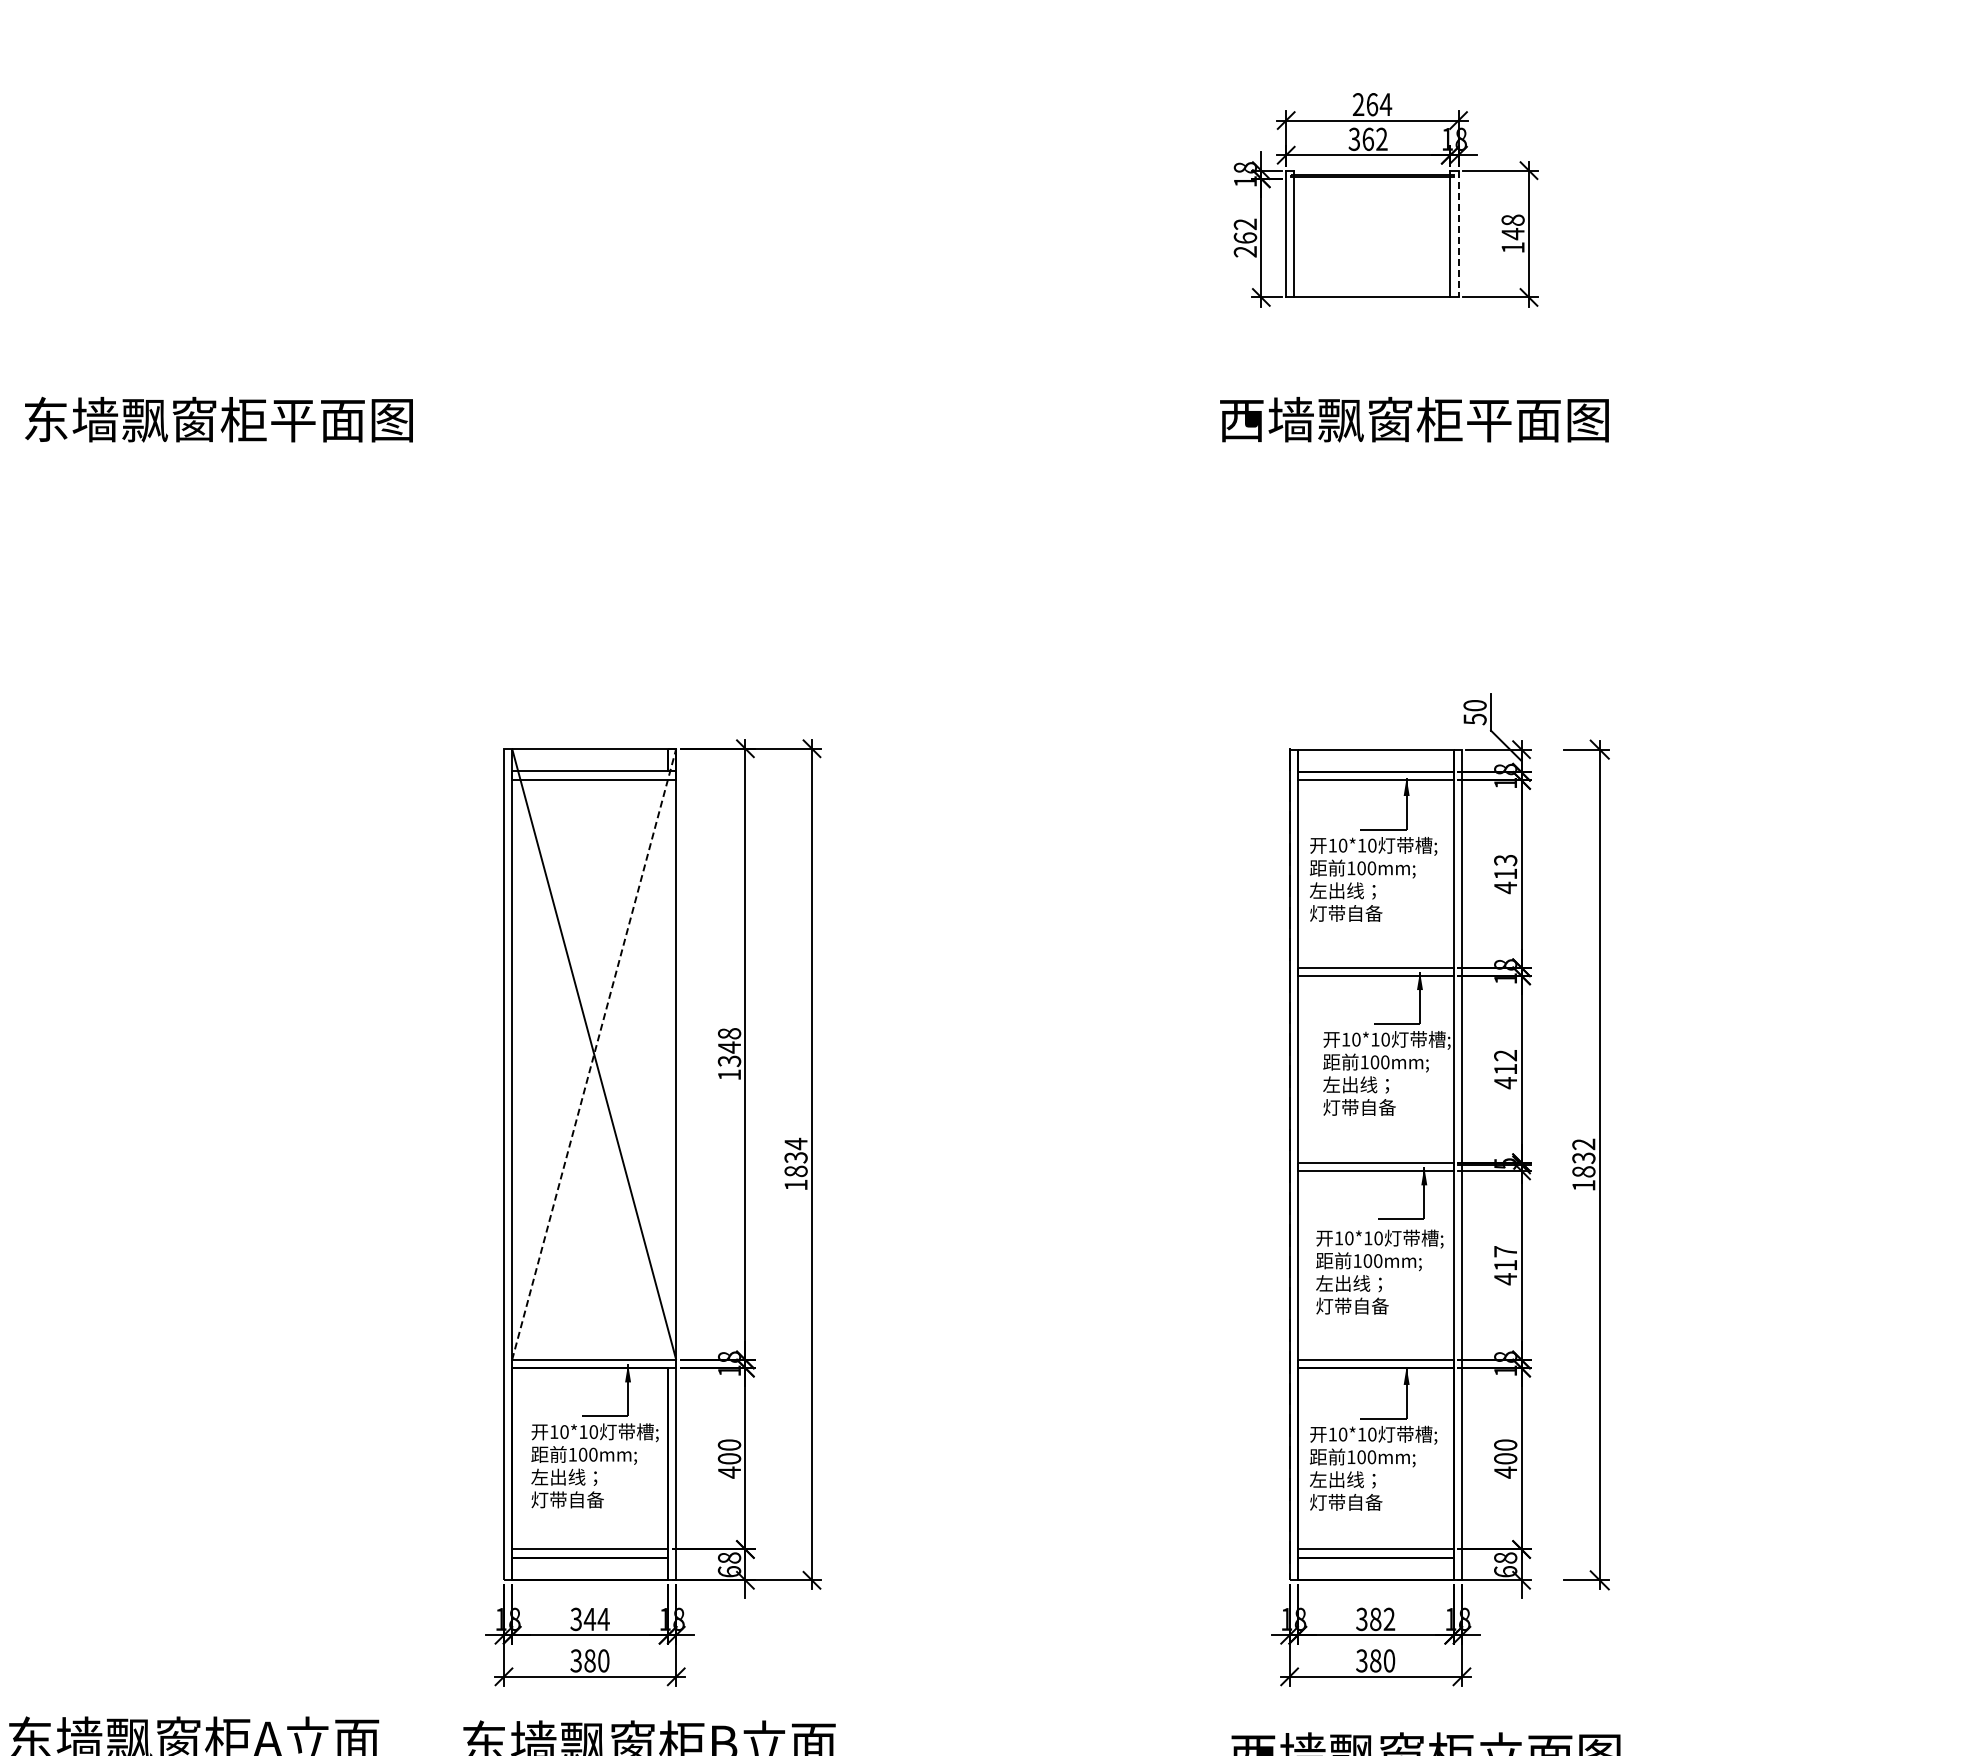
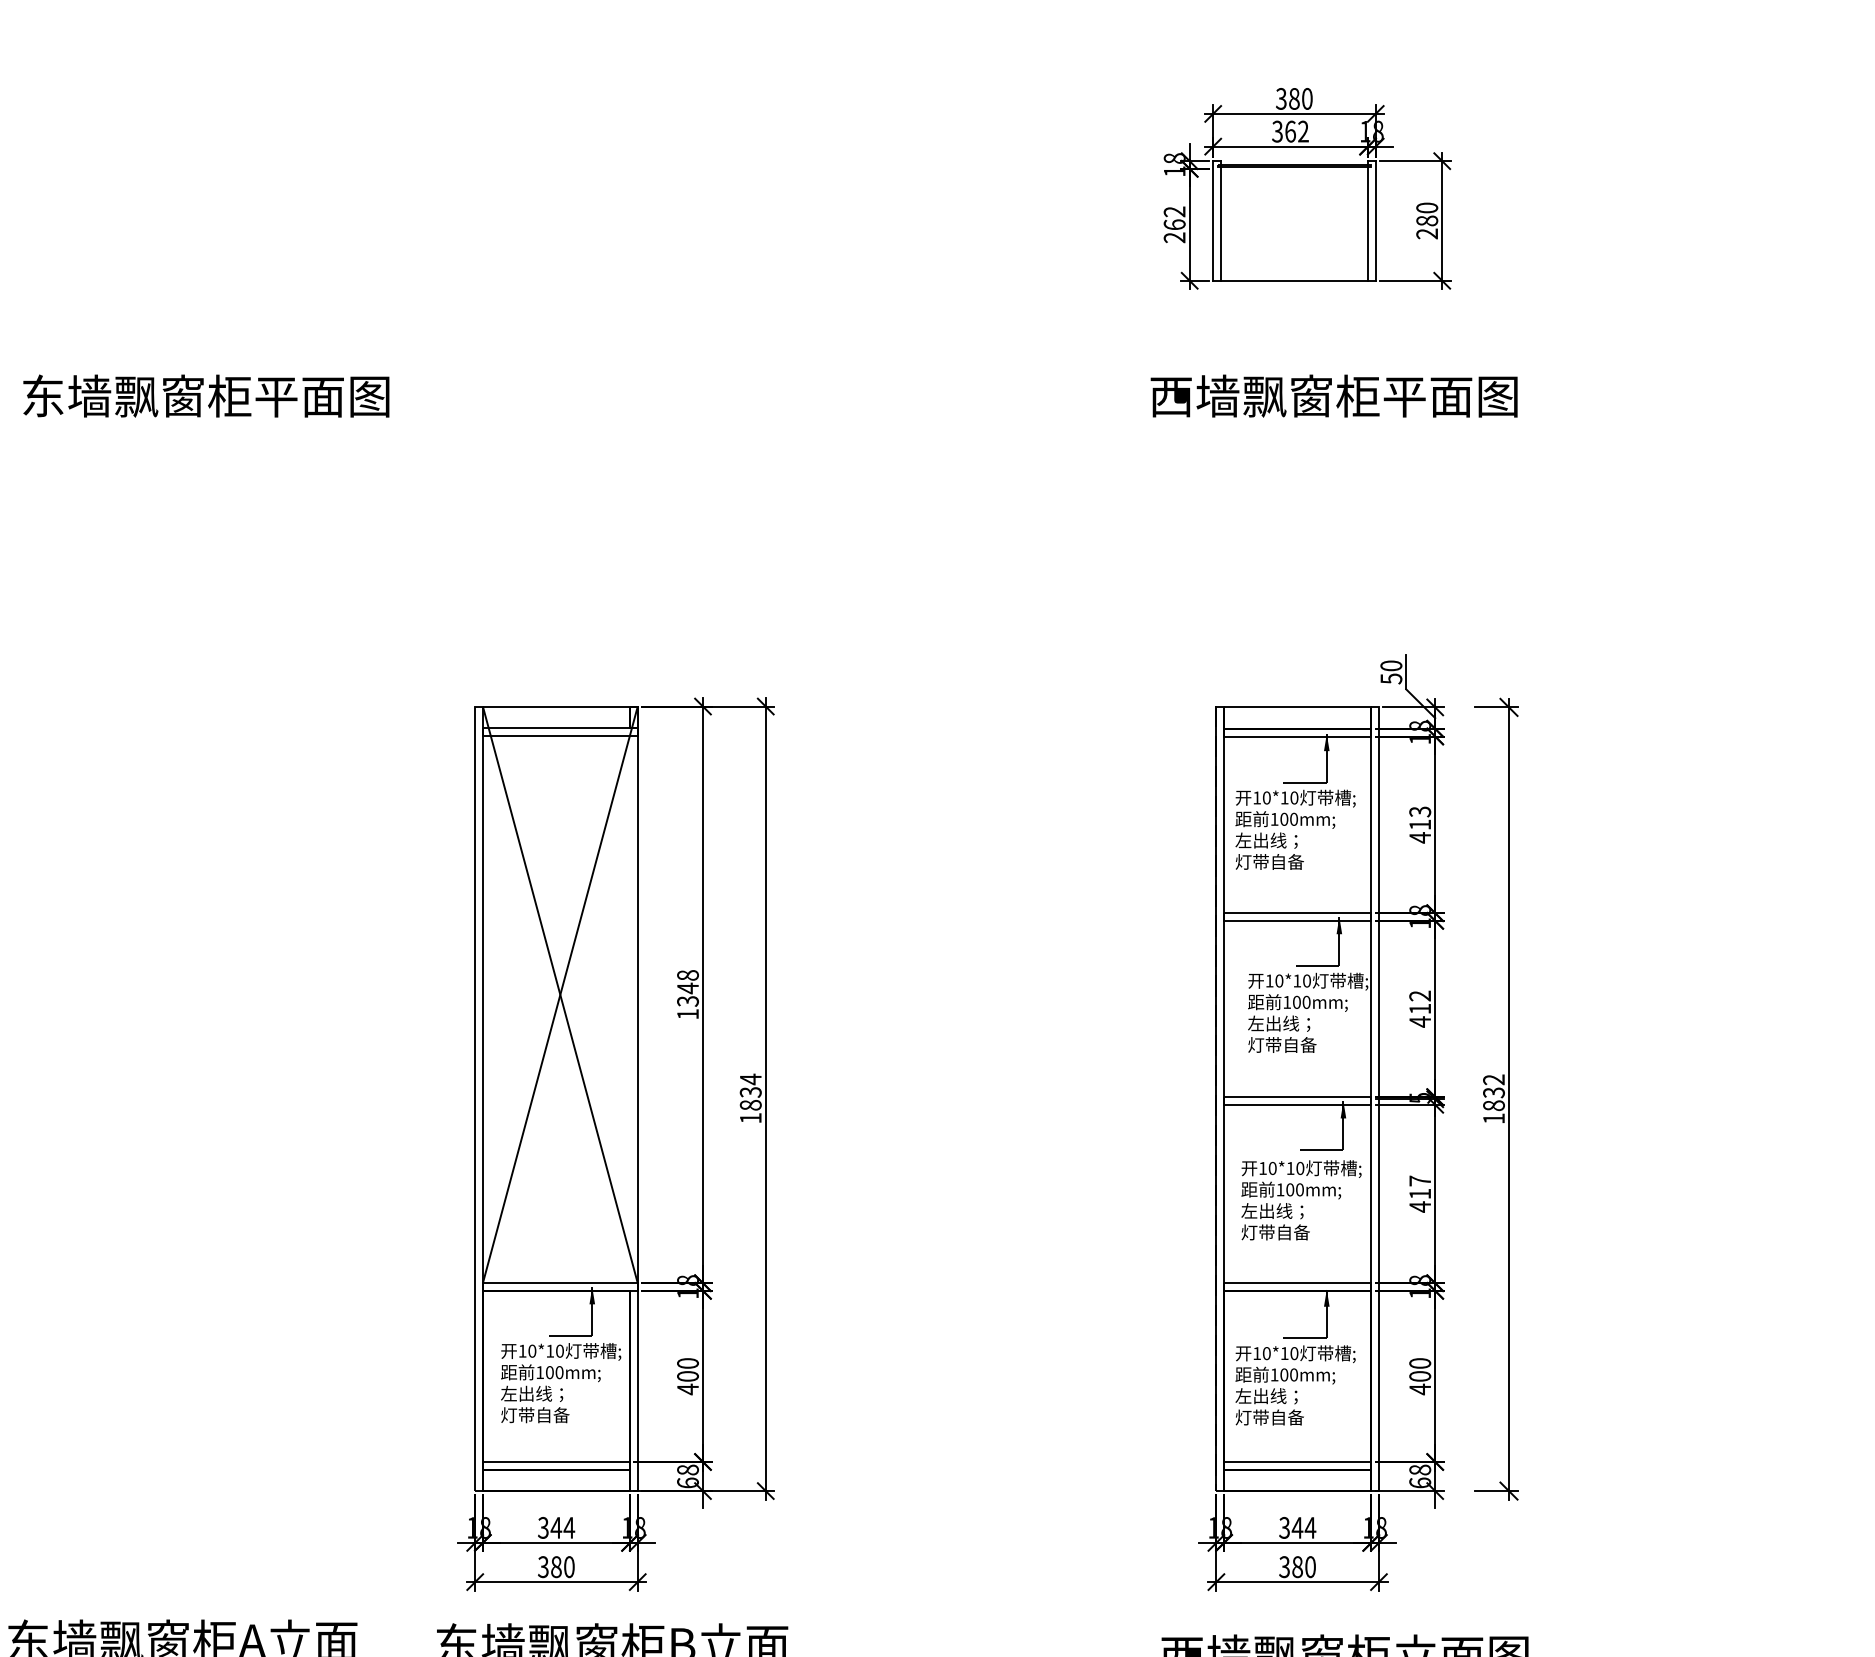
text: (1372, 104) -> (1294, 98), 264 -> 380
text: (1512, 233) -> (1426, 220), 148 -> 280
line: (1458, 234) -> (1375, 221), dashed -> solid
line: (594, 1053) -> (560, 994), dashed -> solid
text: (1382, 1619) -> (1304, 1528), 382 -> 344

